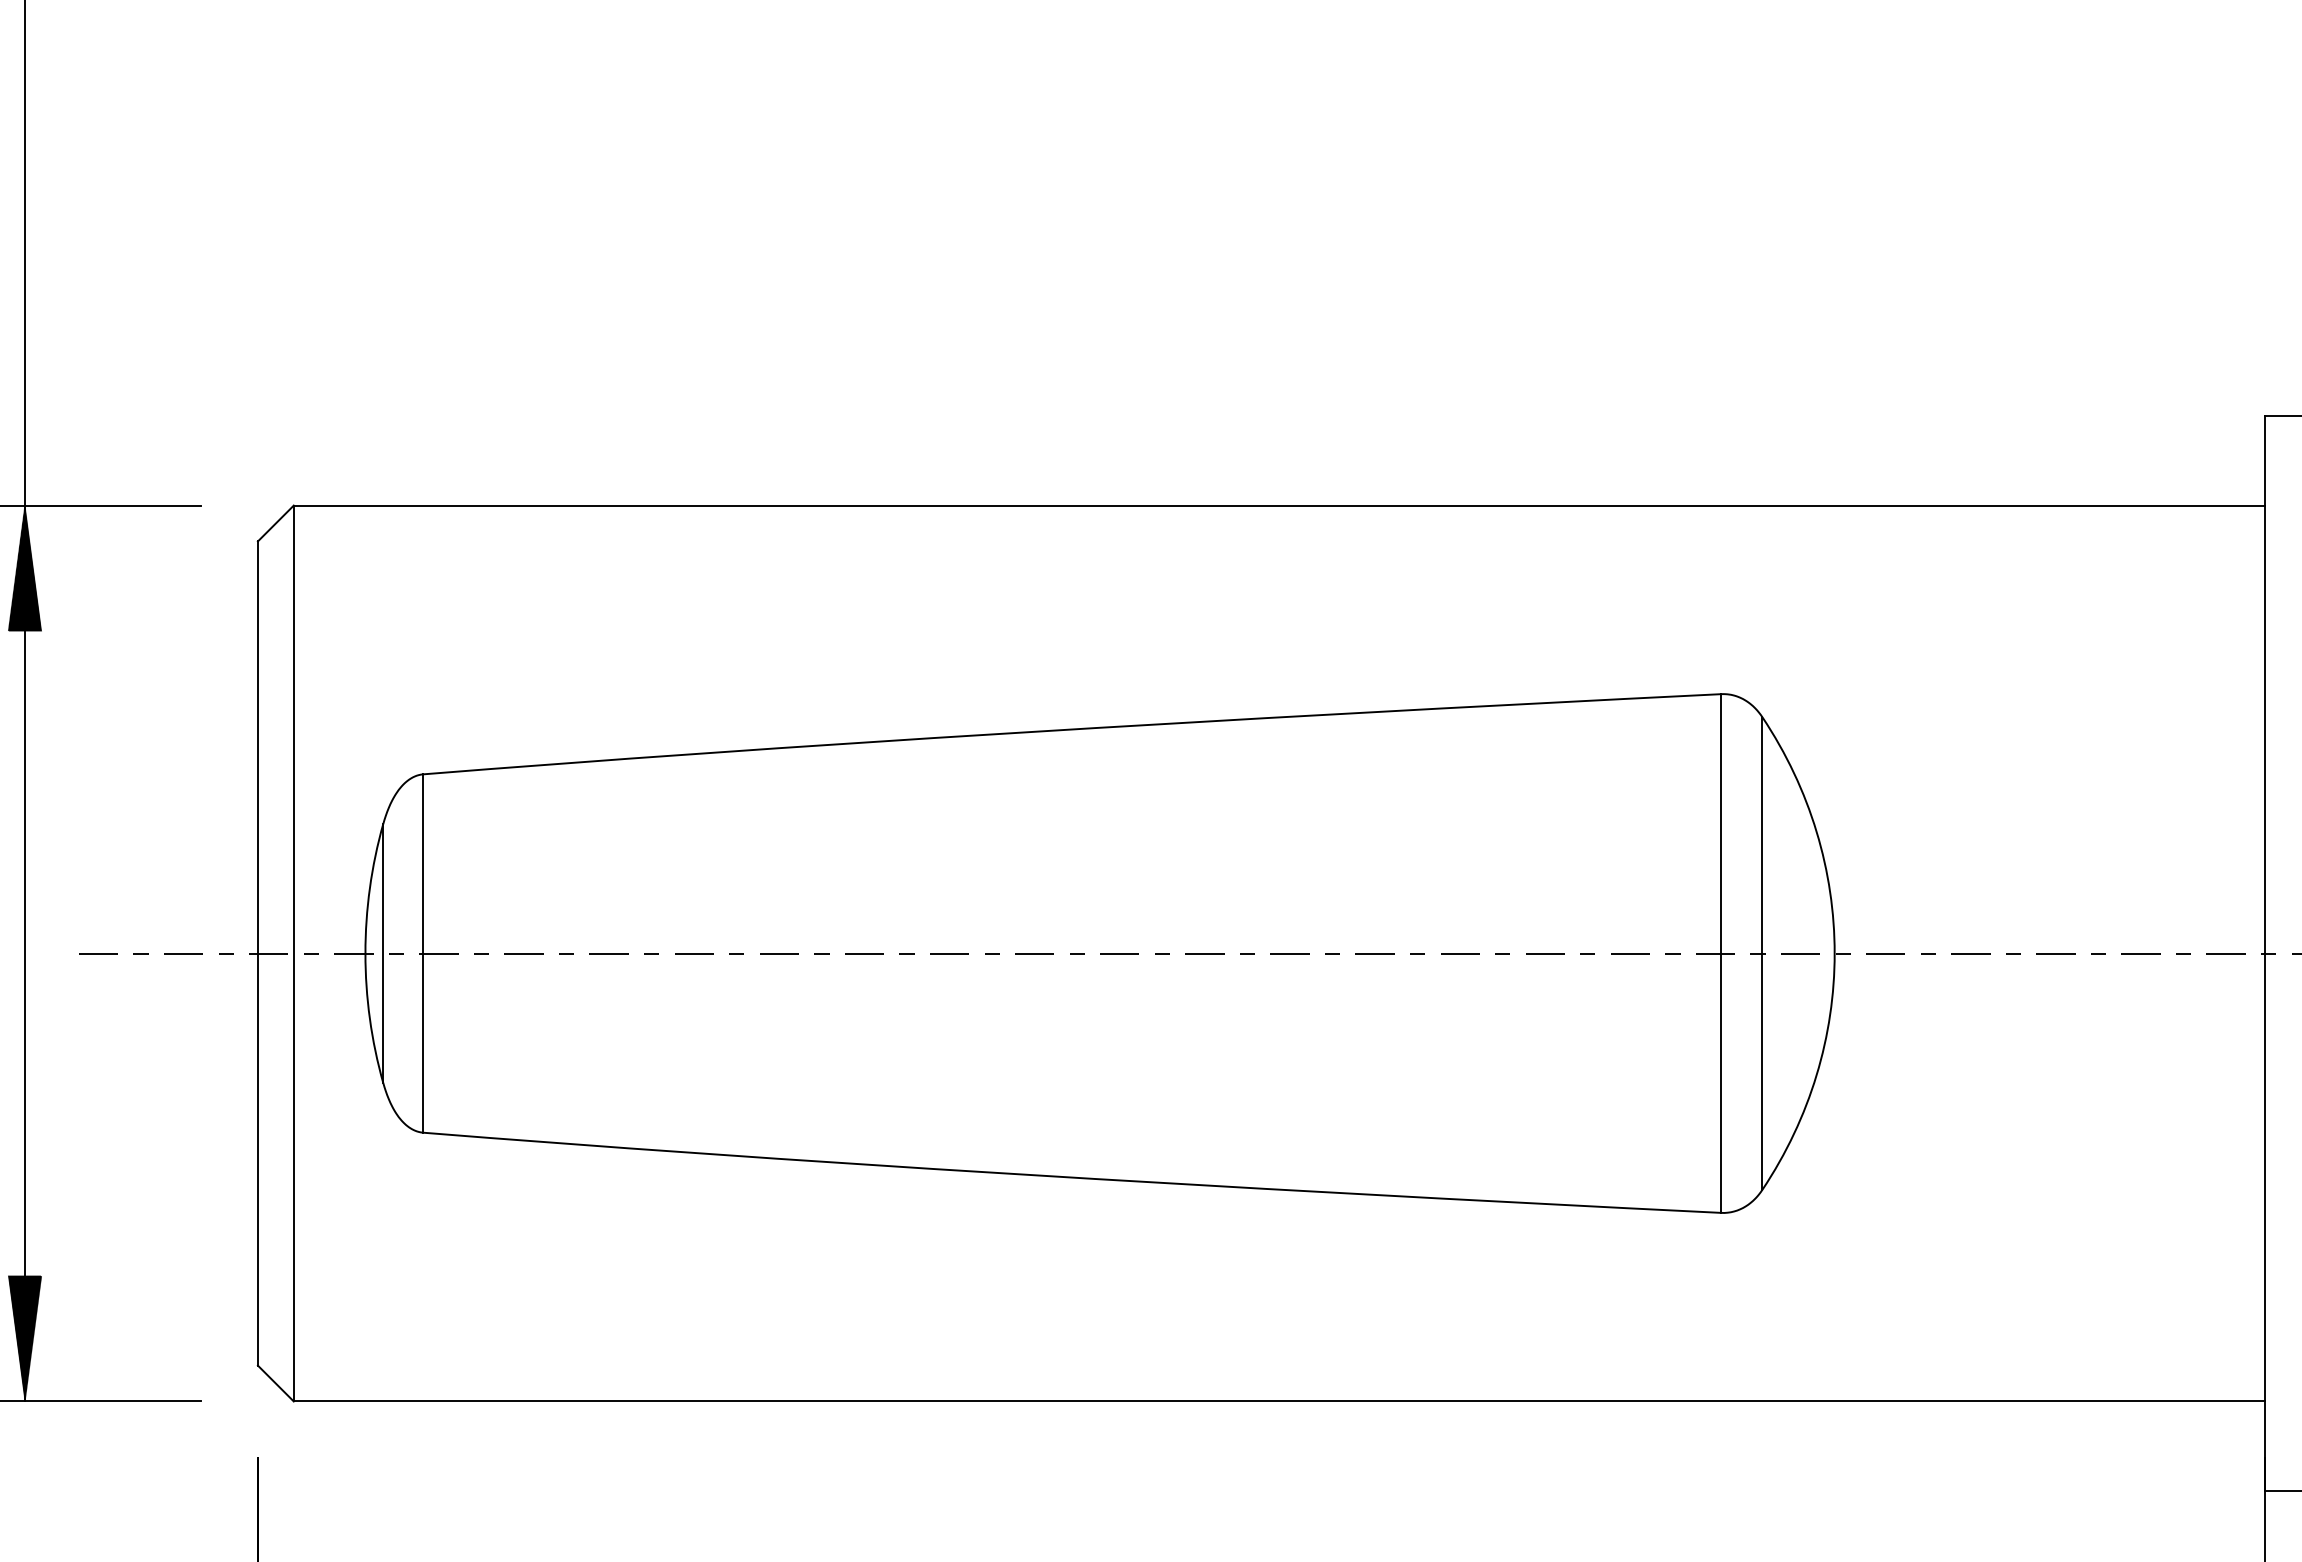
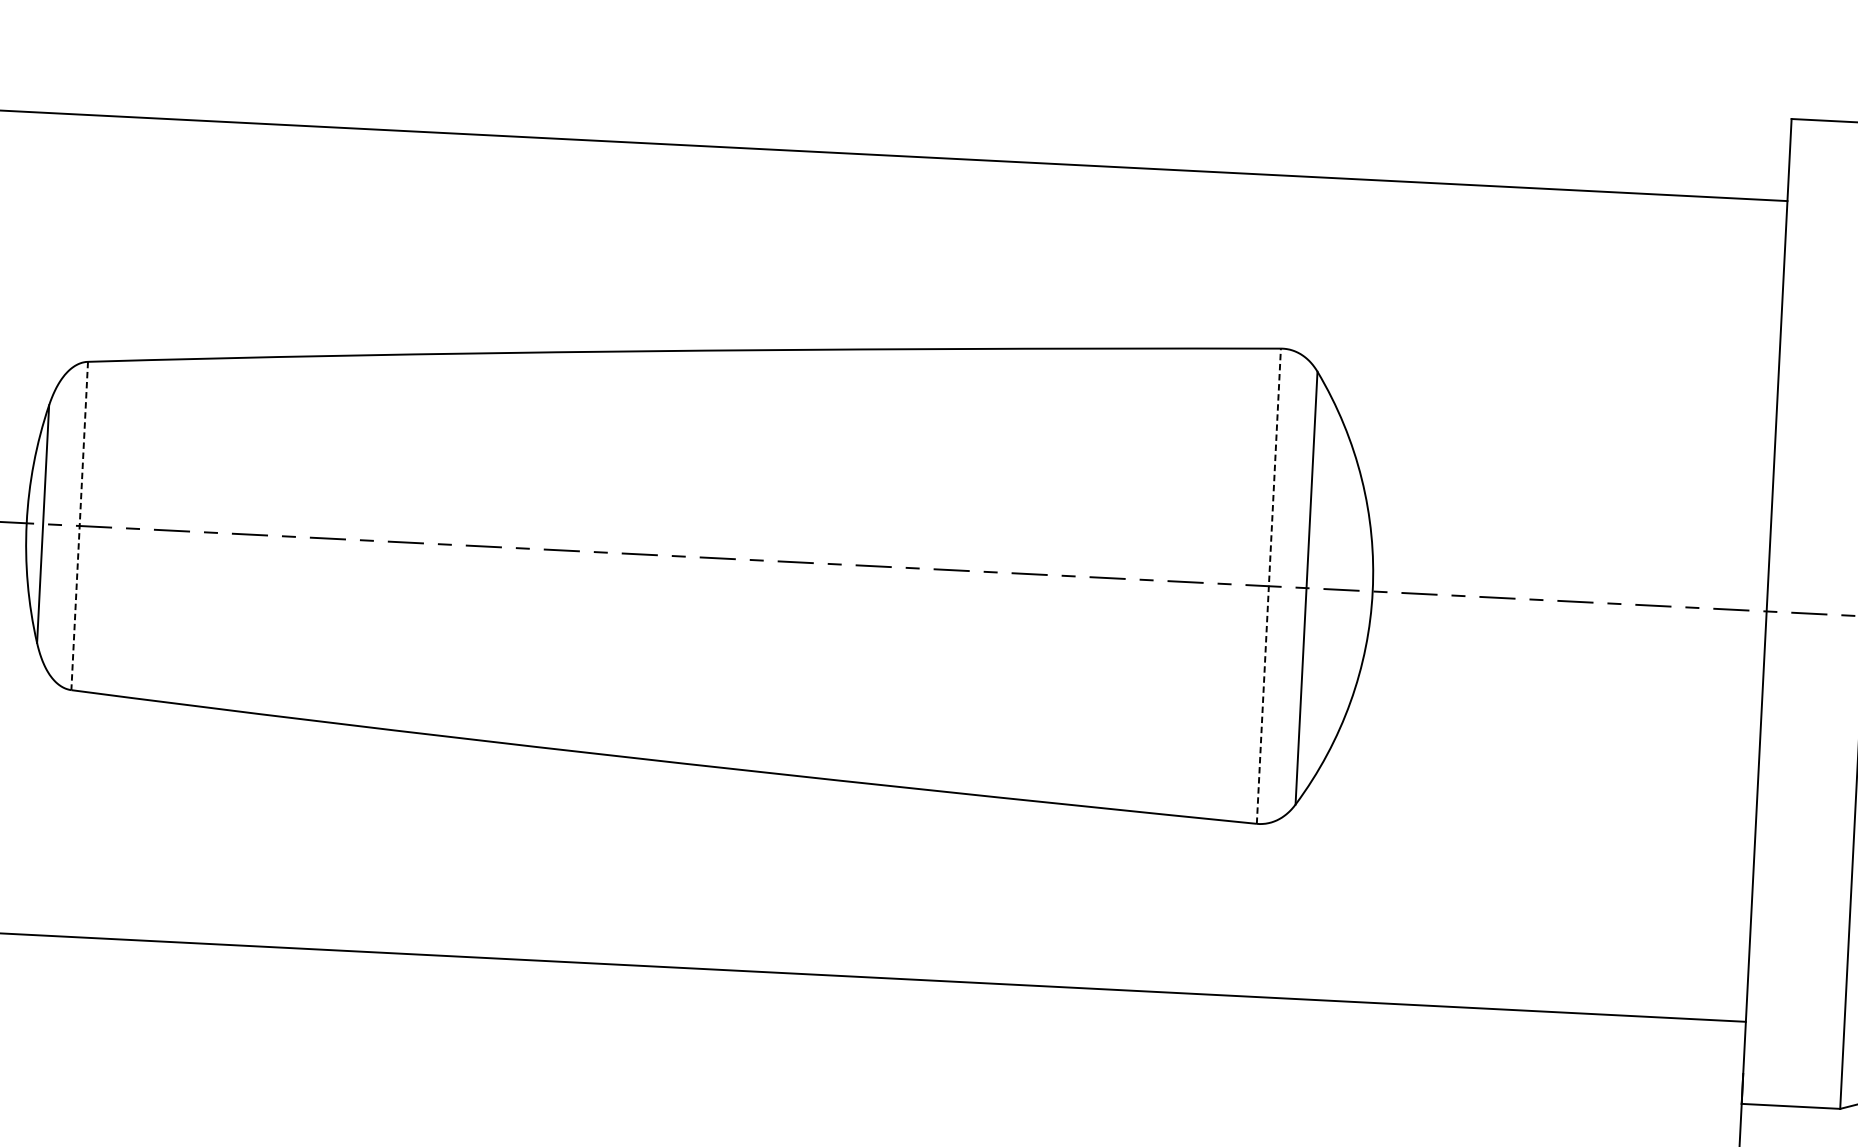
line: (1721, 953) -> (1269, 586), solid -> dashed
line: (423, 954) -> (79, 526), solid -> dashed

